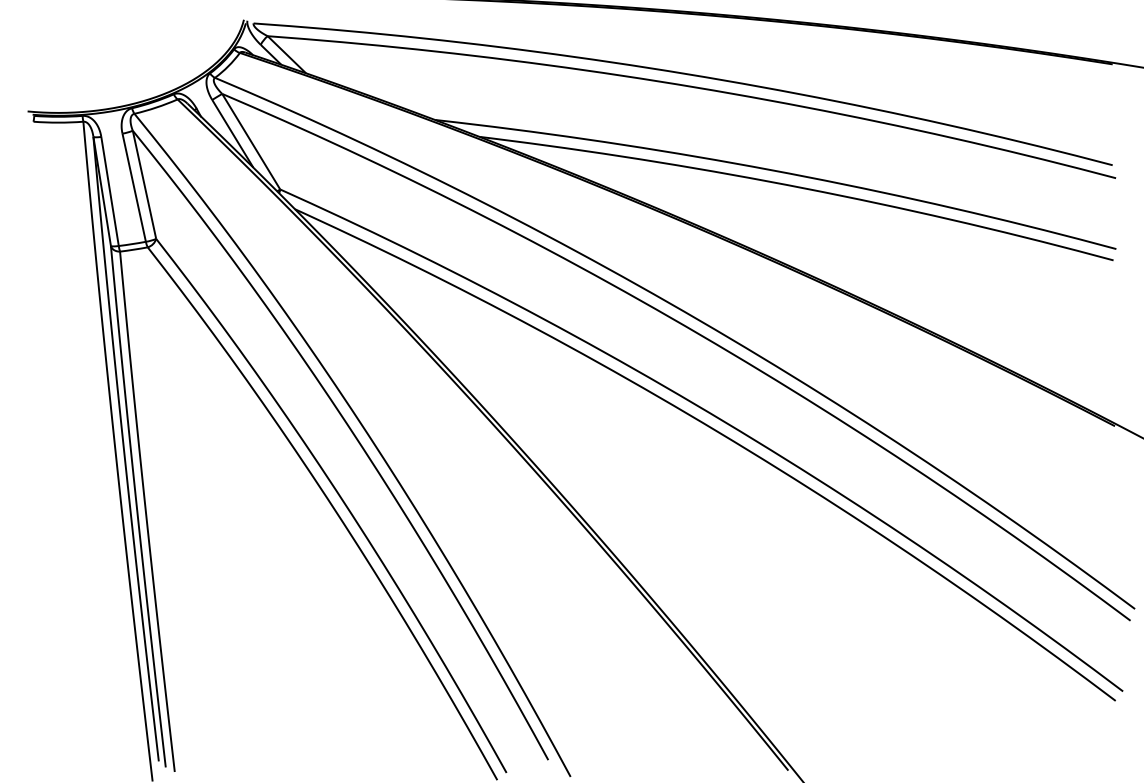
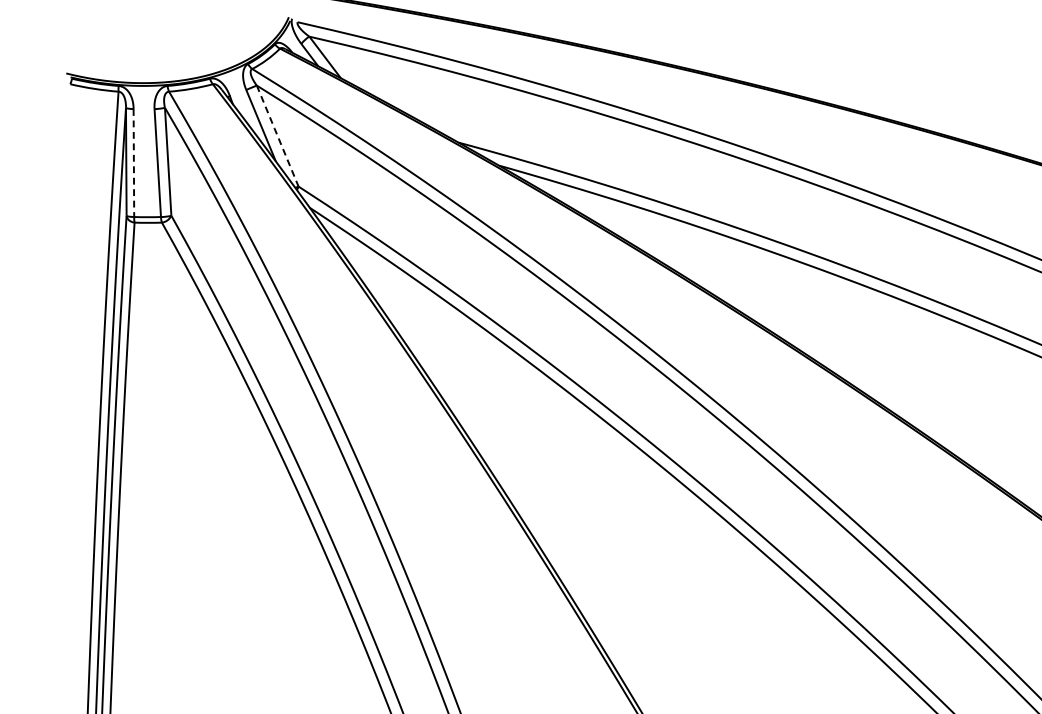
line: (250, 140) -> (277, 134), solid -> dashed
line: (110, 191) -> (134, 163), solid -> dashed

